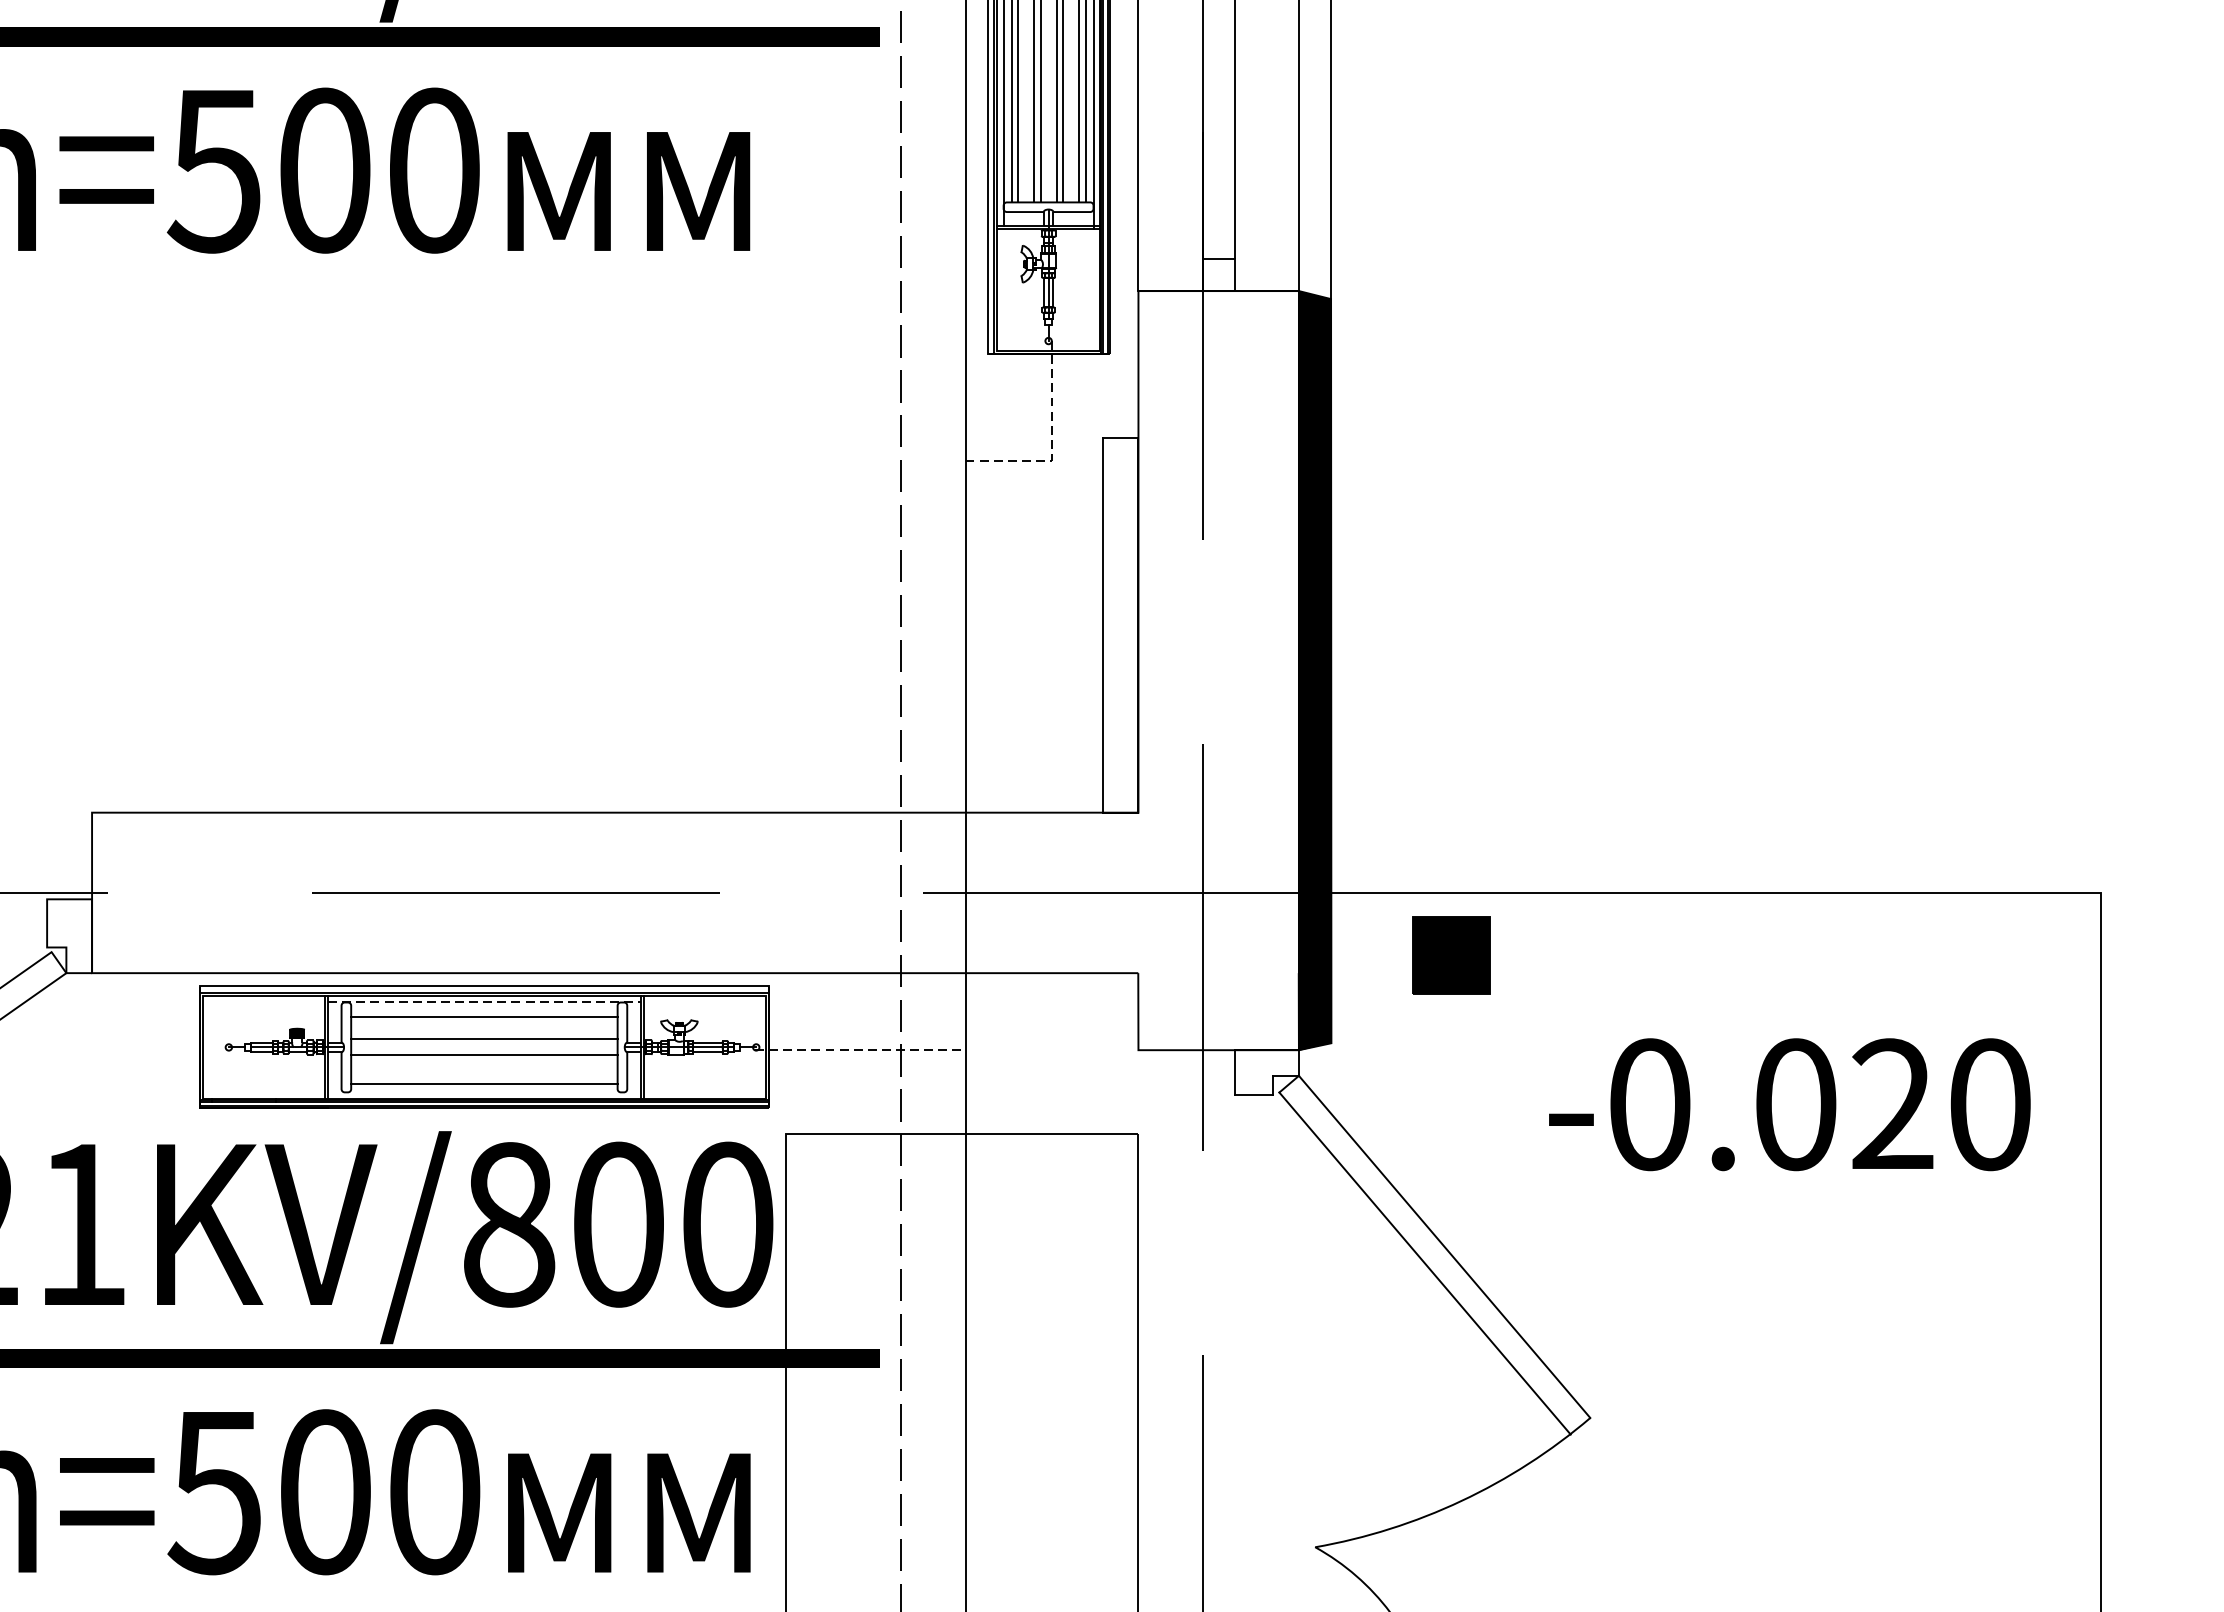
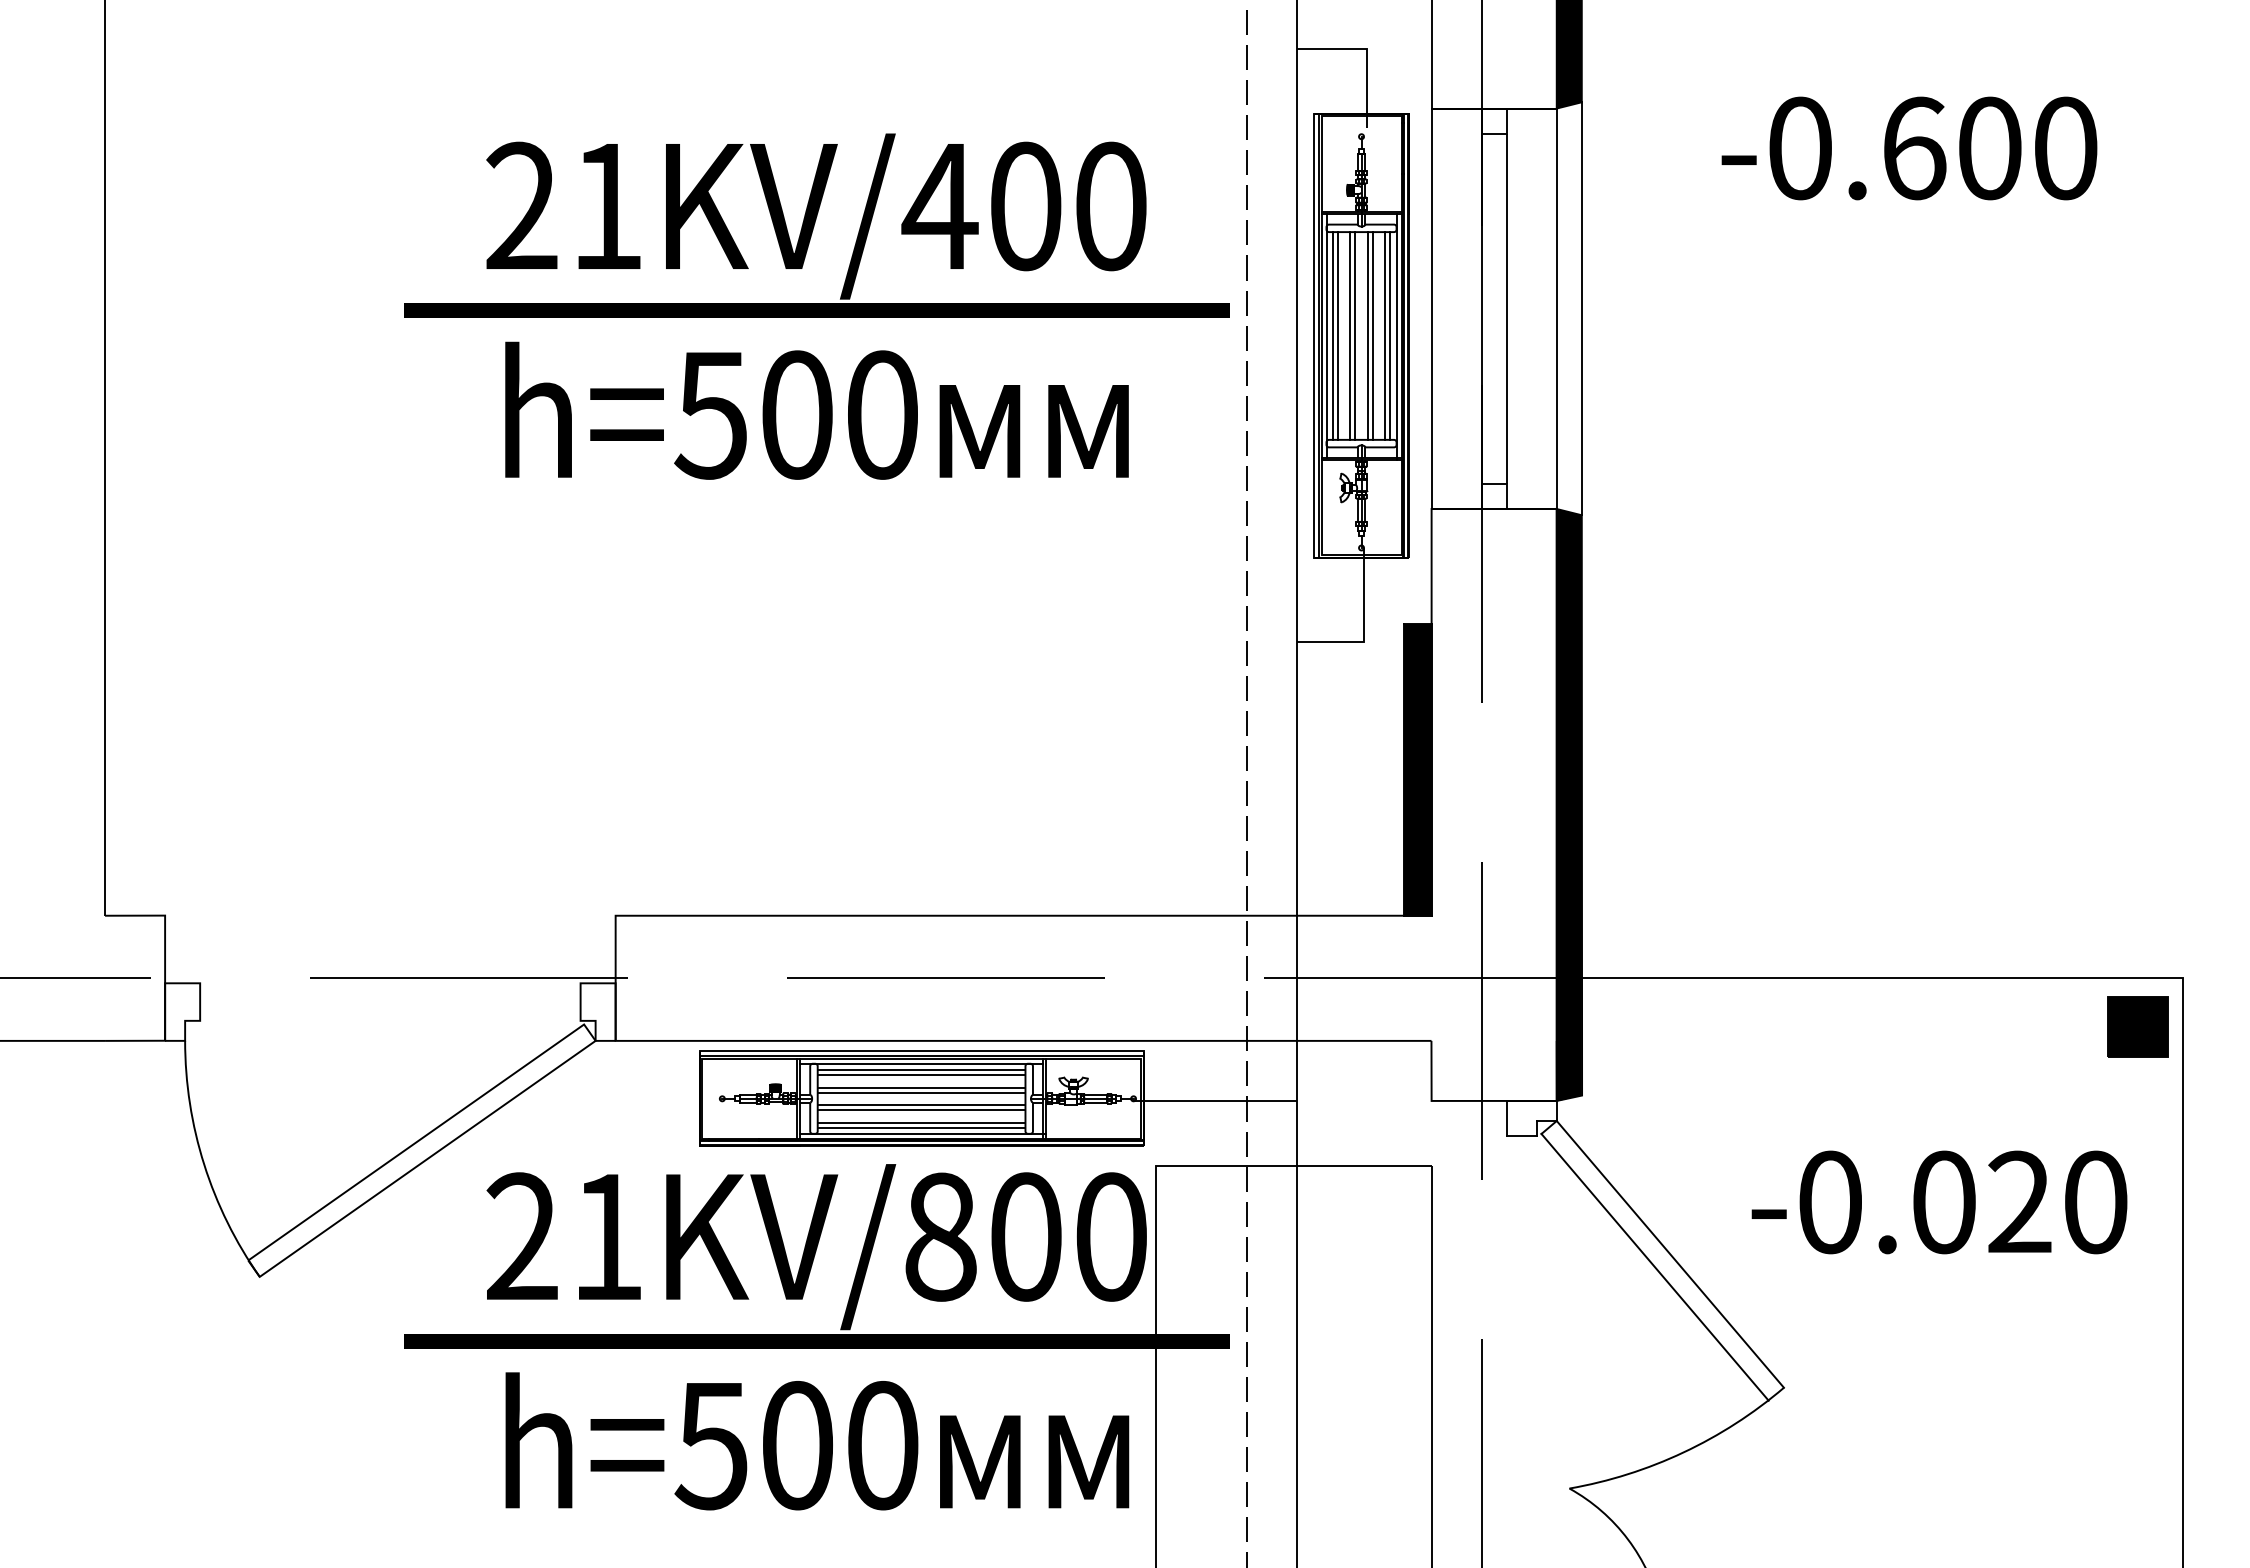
line: (1052, 445) -> (1364, 629), dashed -> solid
fill: (1120, 625) -> (1417, 769), added
part: (1451, 954) -> (2137, 1026), moved
line: (484, 1002) -> (921, 1063), dashed -> solid
line: (484, 1011) -> (921, 1070), added
line: (484, 1032) -> (921, 1087), added
line: (861, 1050) -> (1215, 1101), dashed -> solid
line: (484, 1062) -> (921, 1110), added
line: (484, 1077) -> (921, 1122), added
line: (485, 1091) -> (922, 1133), added
text: (1789, 1104) -> (1939, 1202), moved

